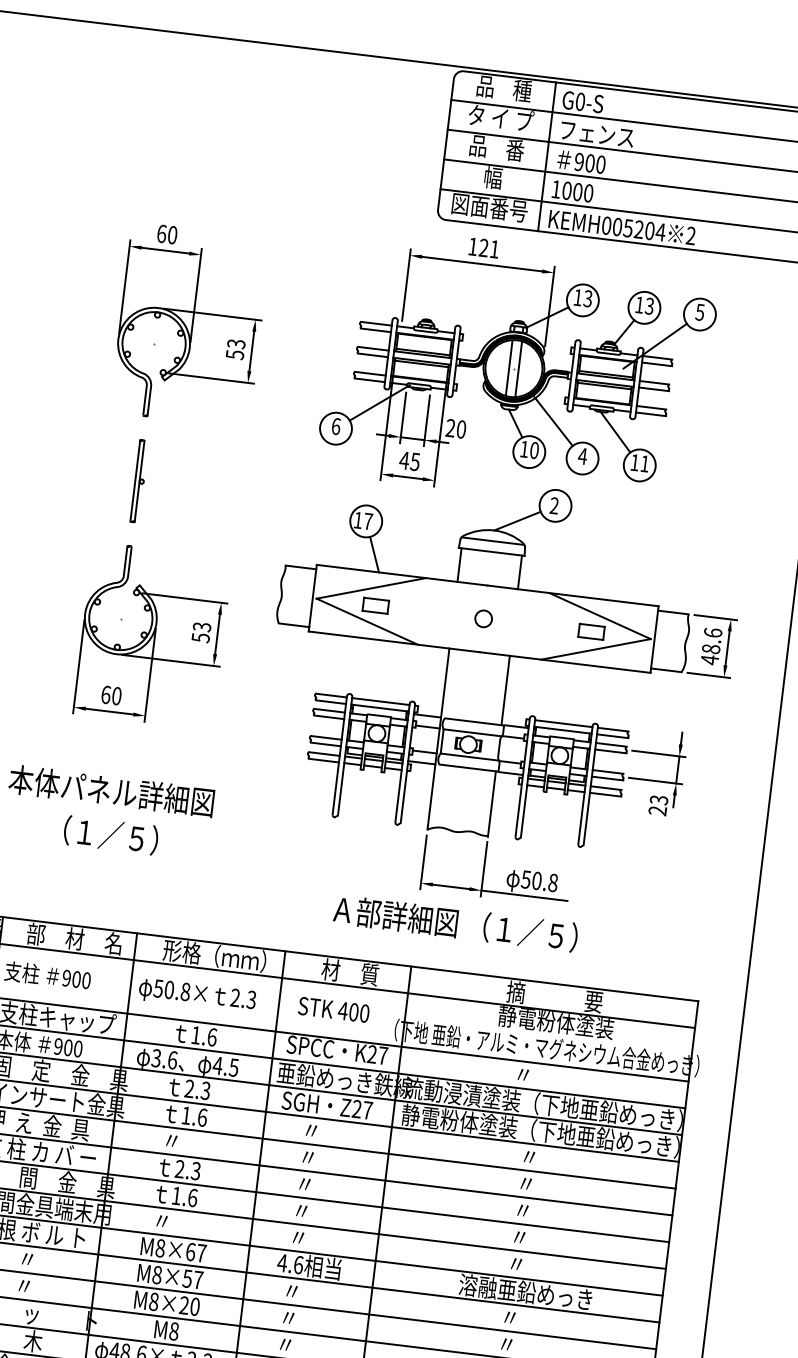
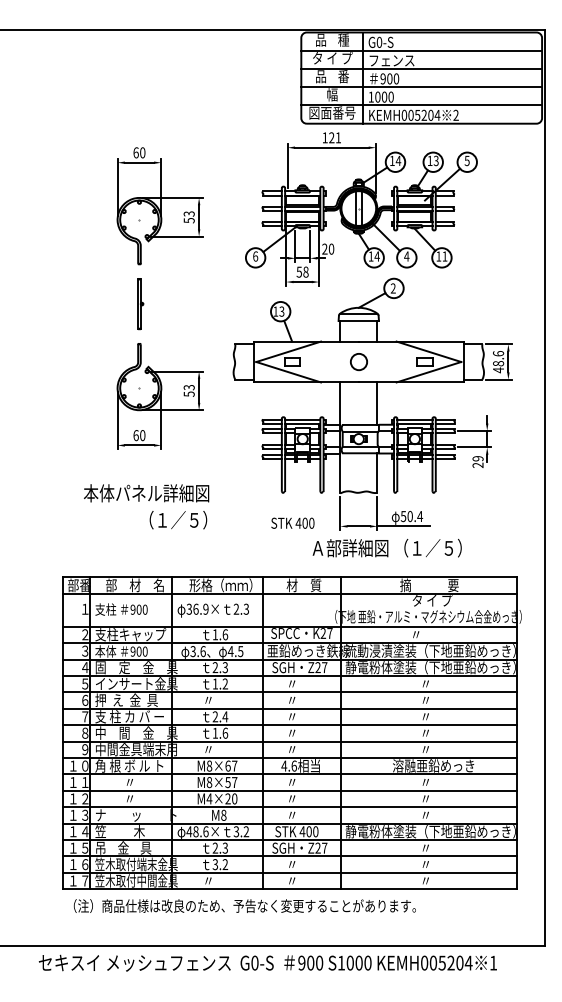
text: (588, 298) -> (398, 160), 13 -> 14
text: (533, 450) -> (376, 256), 10 -> 14
text: (409, 460) -> (302, 271), 45 -> 58
text: (367, 521) -> (281, 311), 17 -> 13
circle: (483, 617) -> (358, 361), size x1.6
text: (658, 799) -> (477, 458), 23 -> 29
text: (111, 835) -> (178, 520), moved
text: (553, 882) -> (420, 516), 50.8 -> 50.4
text: (454, 923) -> (386, 548), moved
text: (172, 988) -> (197, 608), 50.8× -> 36.9×
text: (333, 1008) -> (292, 522), moved
text: (554, 1023) -> (431, 601), 静電粉体塗装 -> タ イ プ
text: (202, 1116) -> (225, 683), 1.6 -> 1.2
text: (196, 1170) -> (225, 716), 2.3 -> 2.4
text: (154, 1301) -> (209, 798), M8×20 -> M4×20

